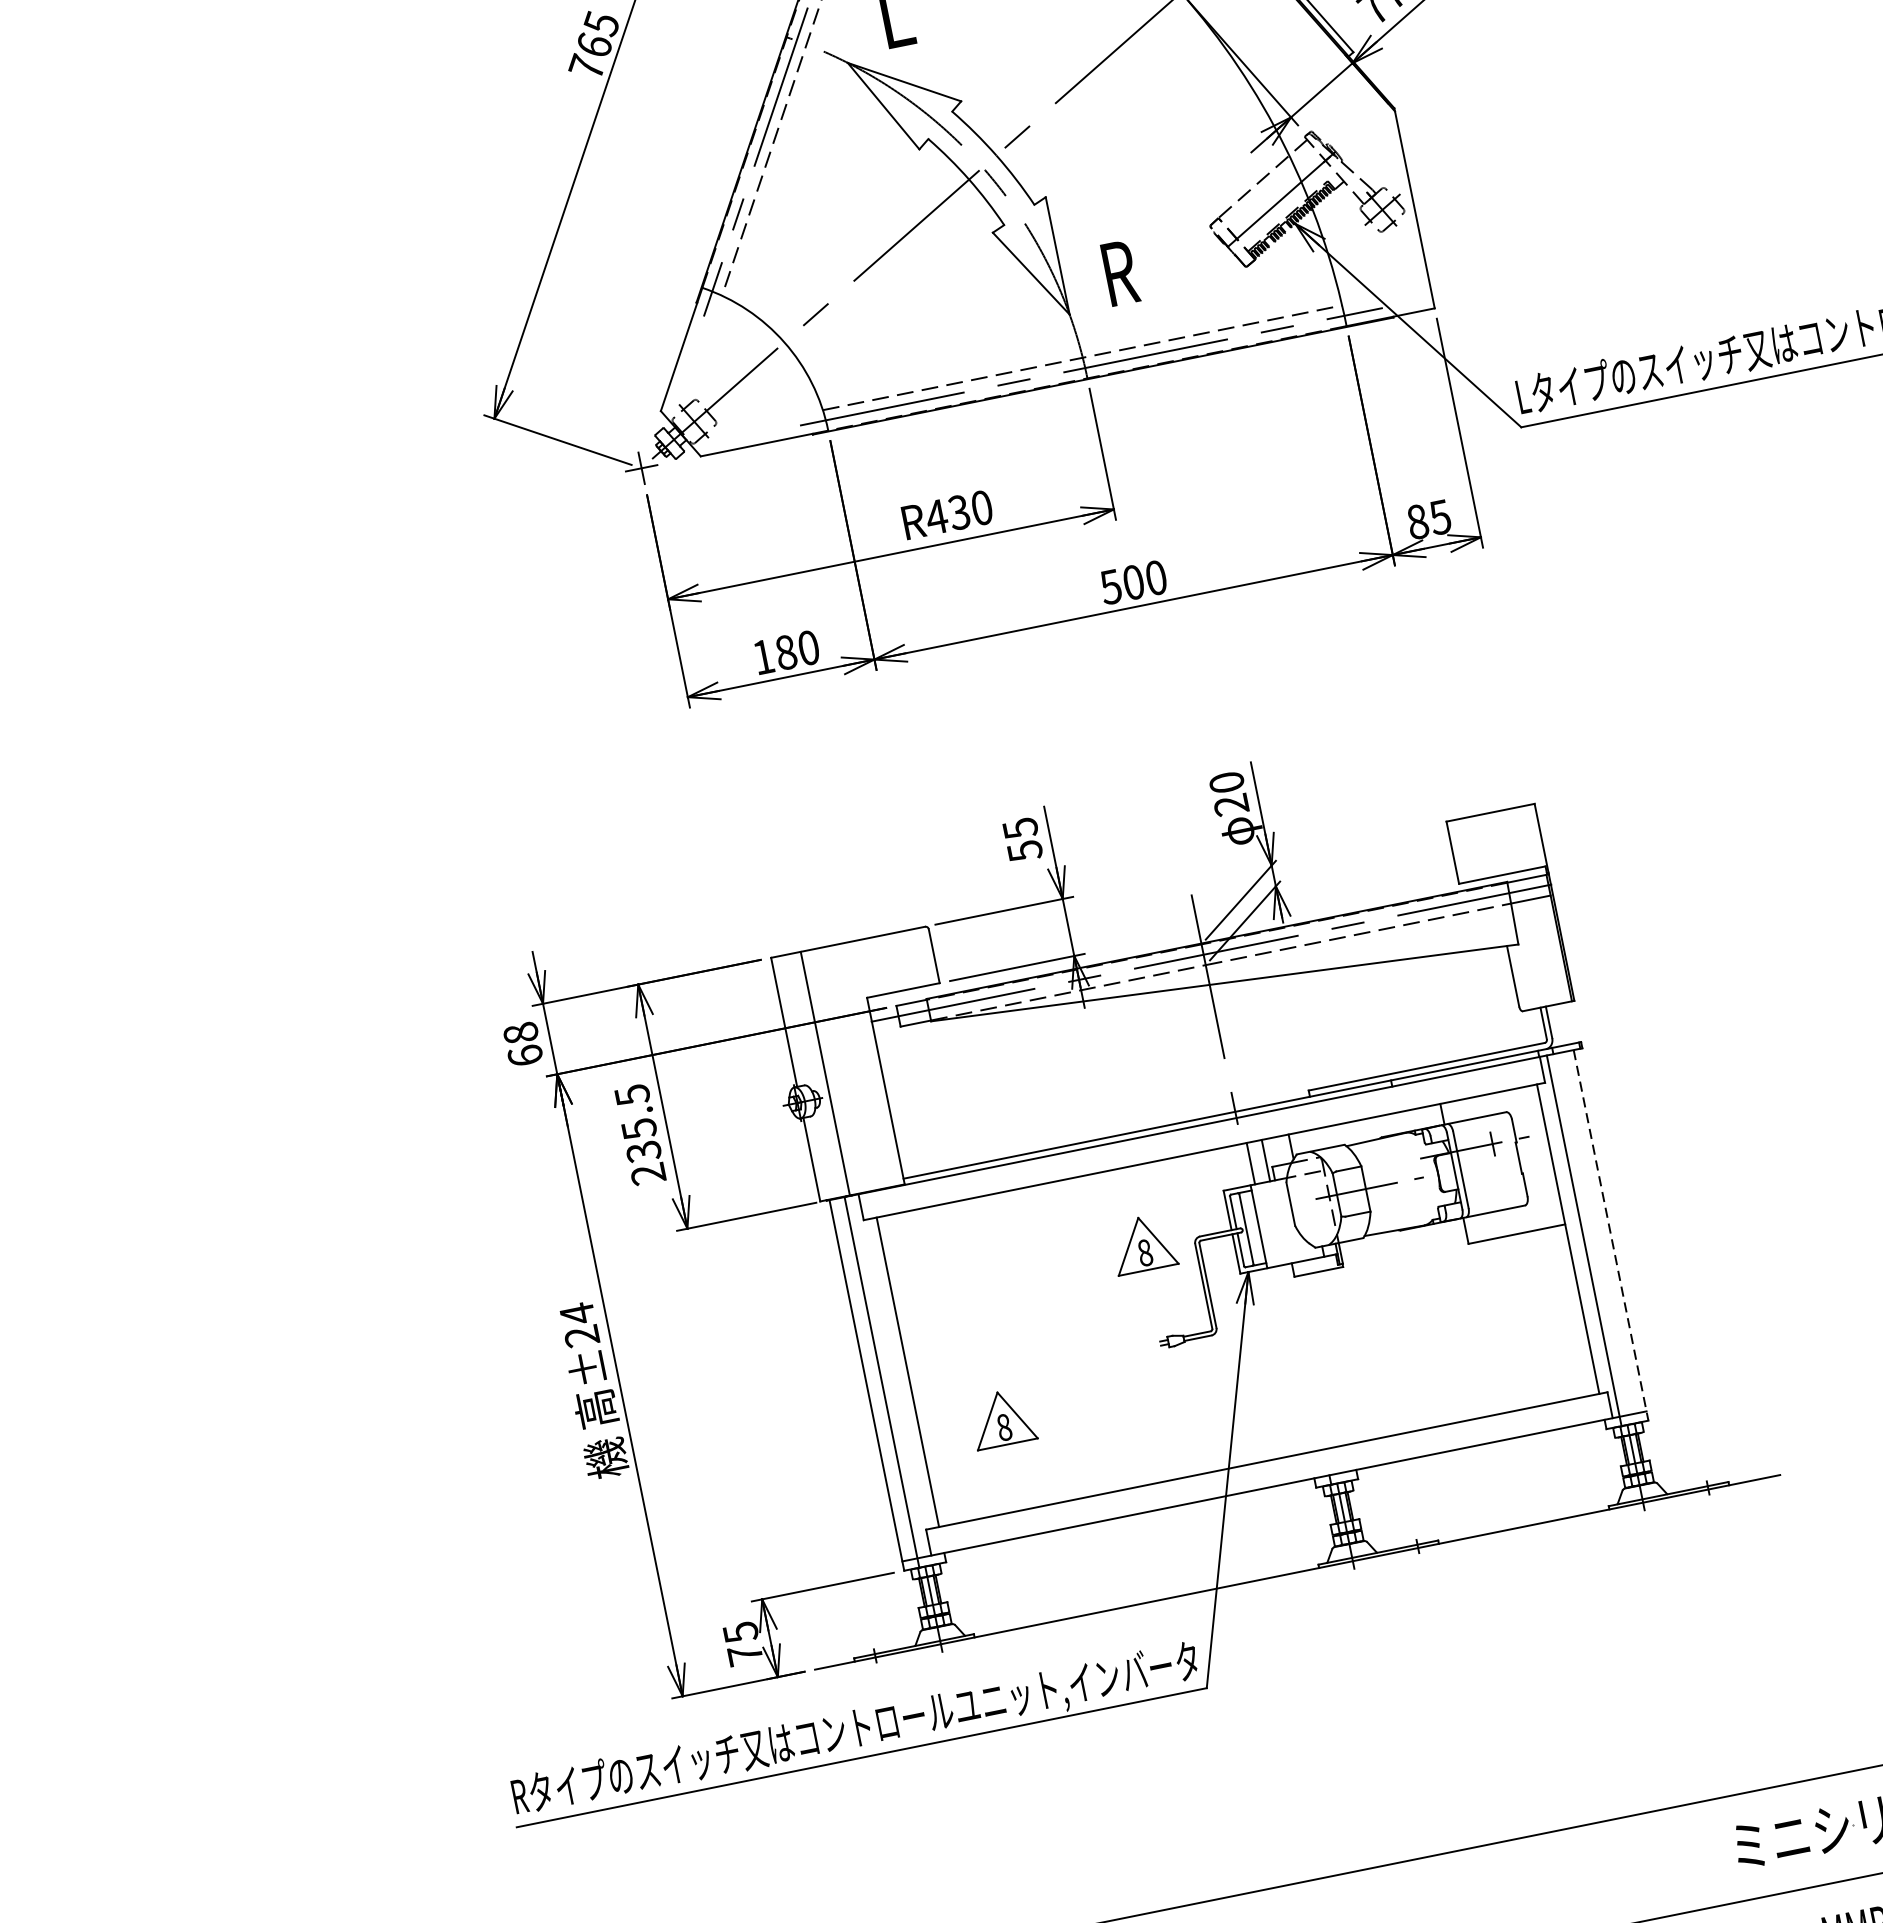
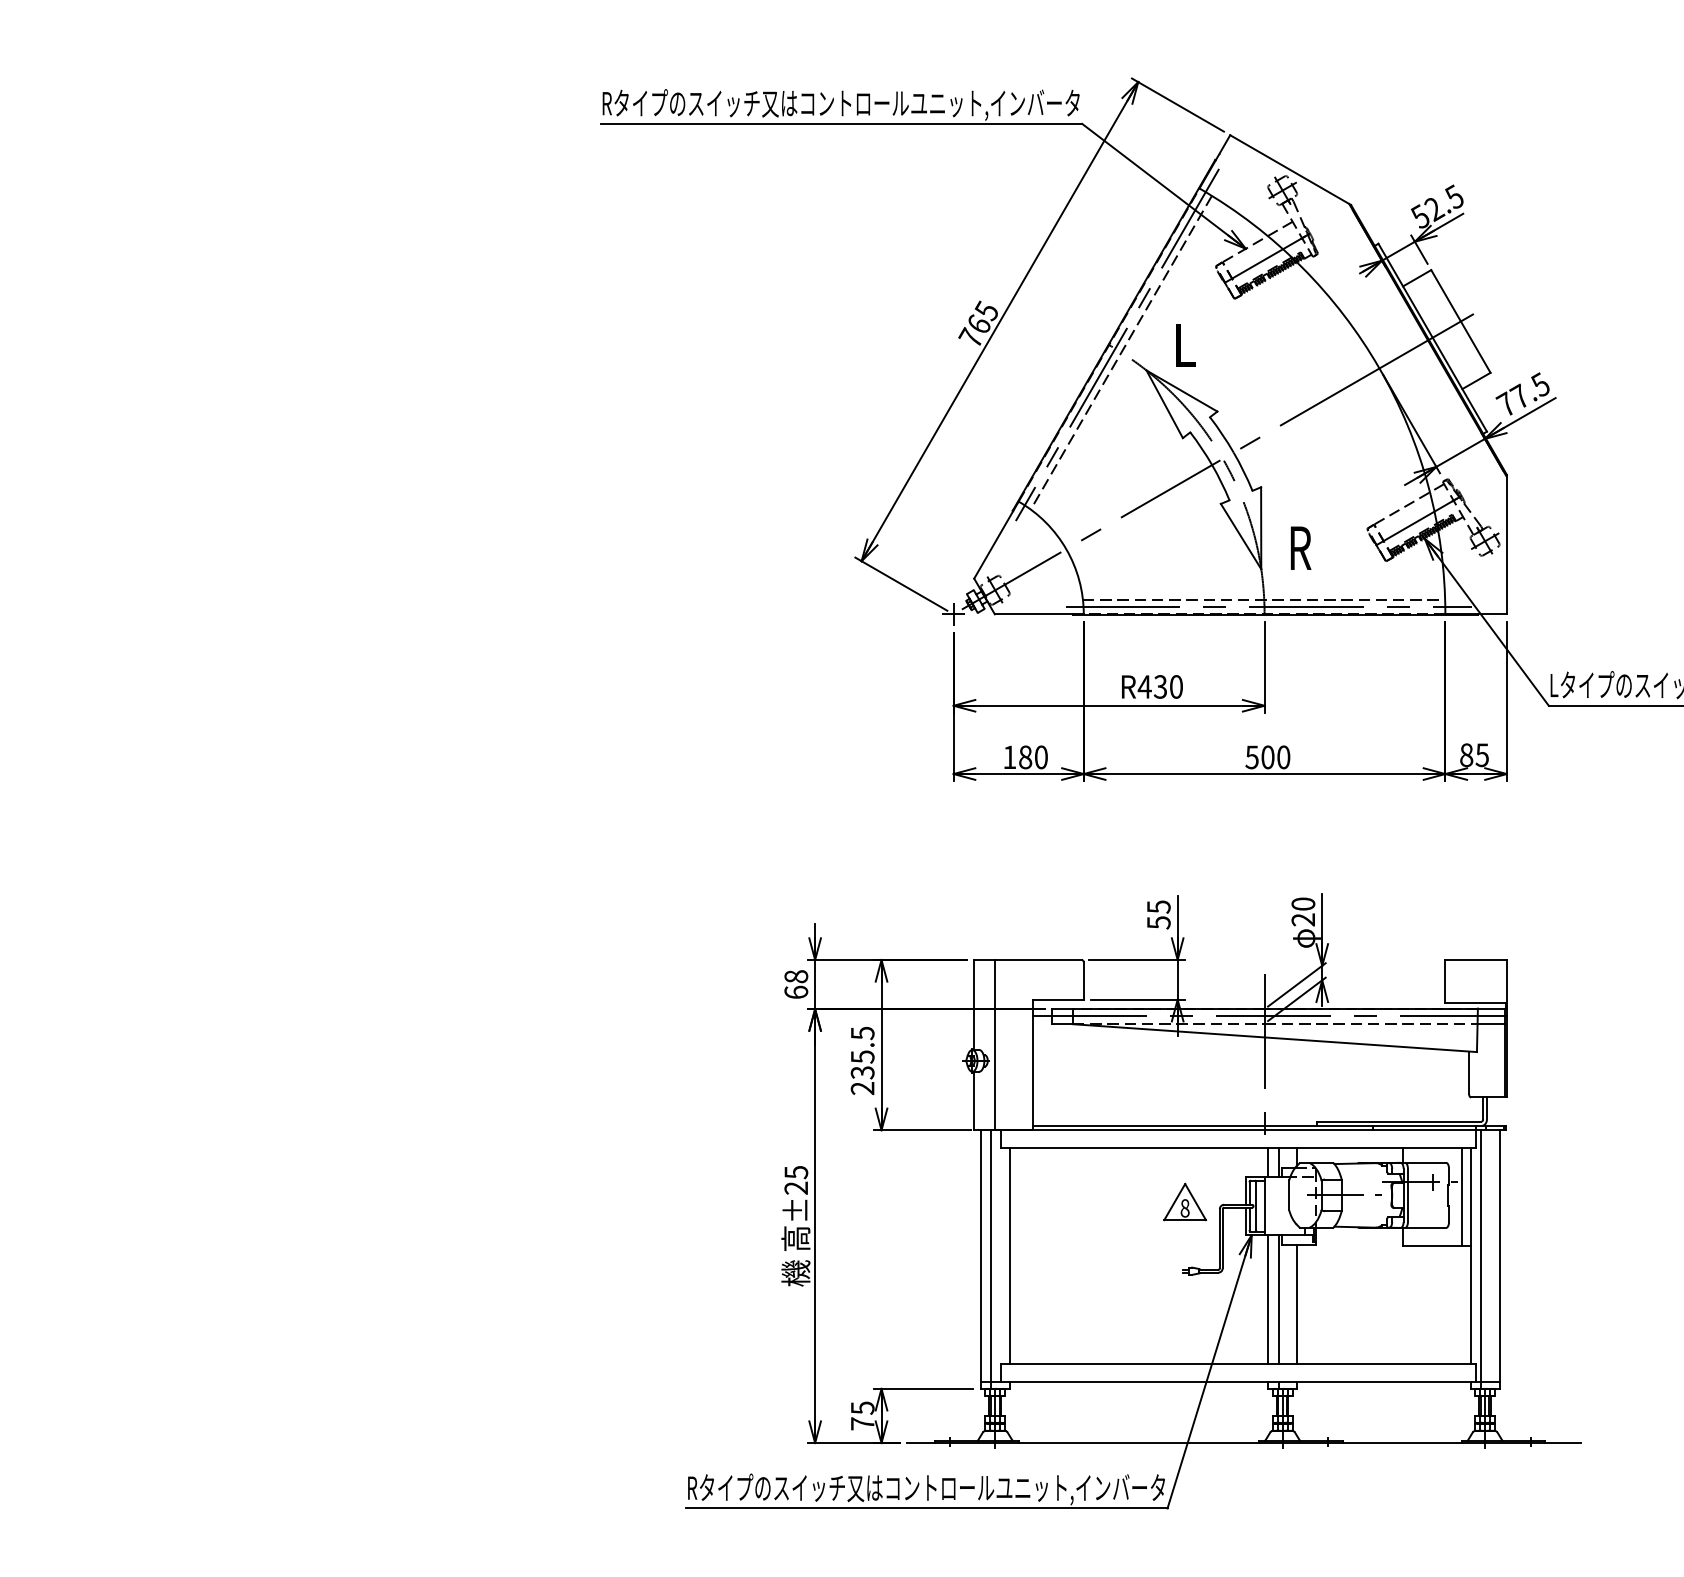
line: (1539, 1157) -> (1462, 1197), added
line: (1610, 1236) -> (1499, 1260), dashed -> solid
text: (577, 1313) -> (796, 1172), ±24 -> ±25
line: (1305, 1356) -> (1278, 1299), added
line: (1334, 1358) -> (1297, 1304), added
line: (1291, 1359) -> (1268, 1299), added
part: (1002, 1417) -> (1067, 1299), removed

